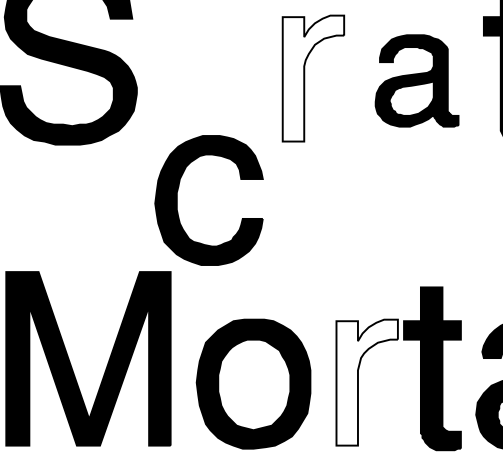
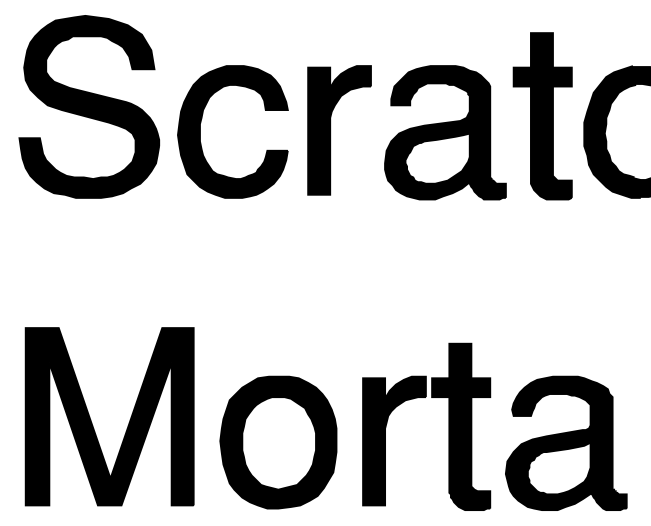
fill: (313, 78) -> (339, 130), added
part: (417, 80) -> (445, 132), size x1.43
part: (177, 200) -> (200, 131), moved
fill: (367, 382) -> (394, 440), added

